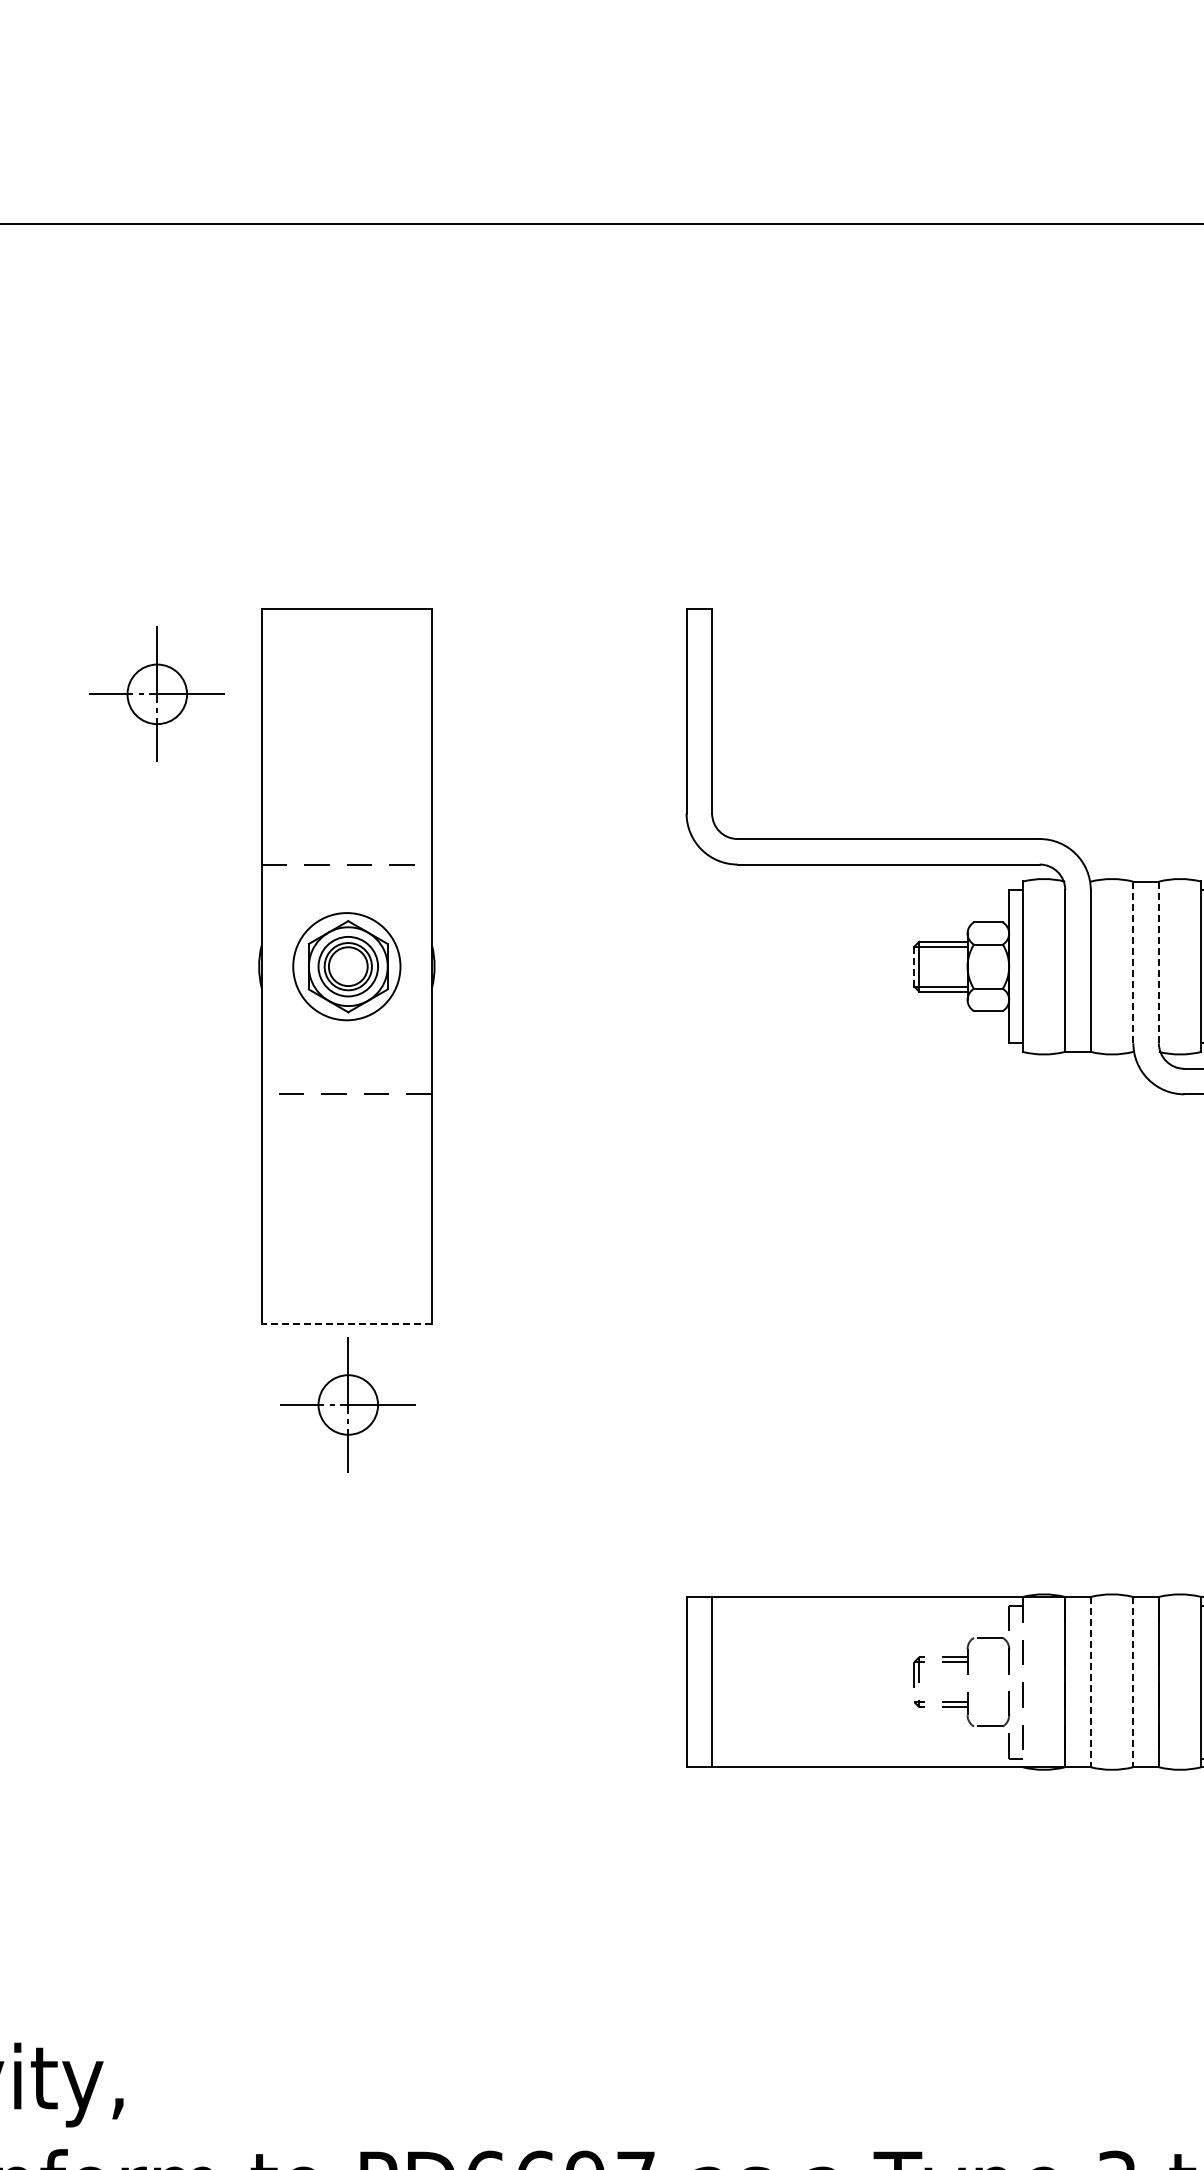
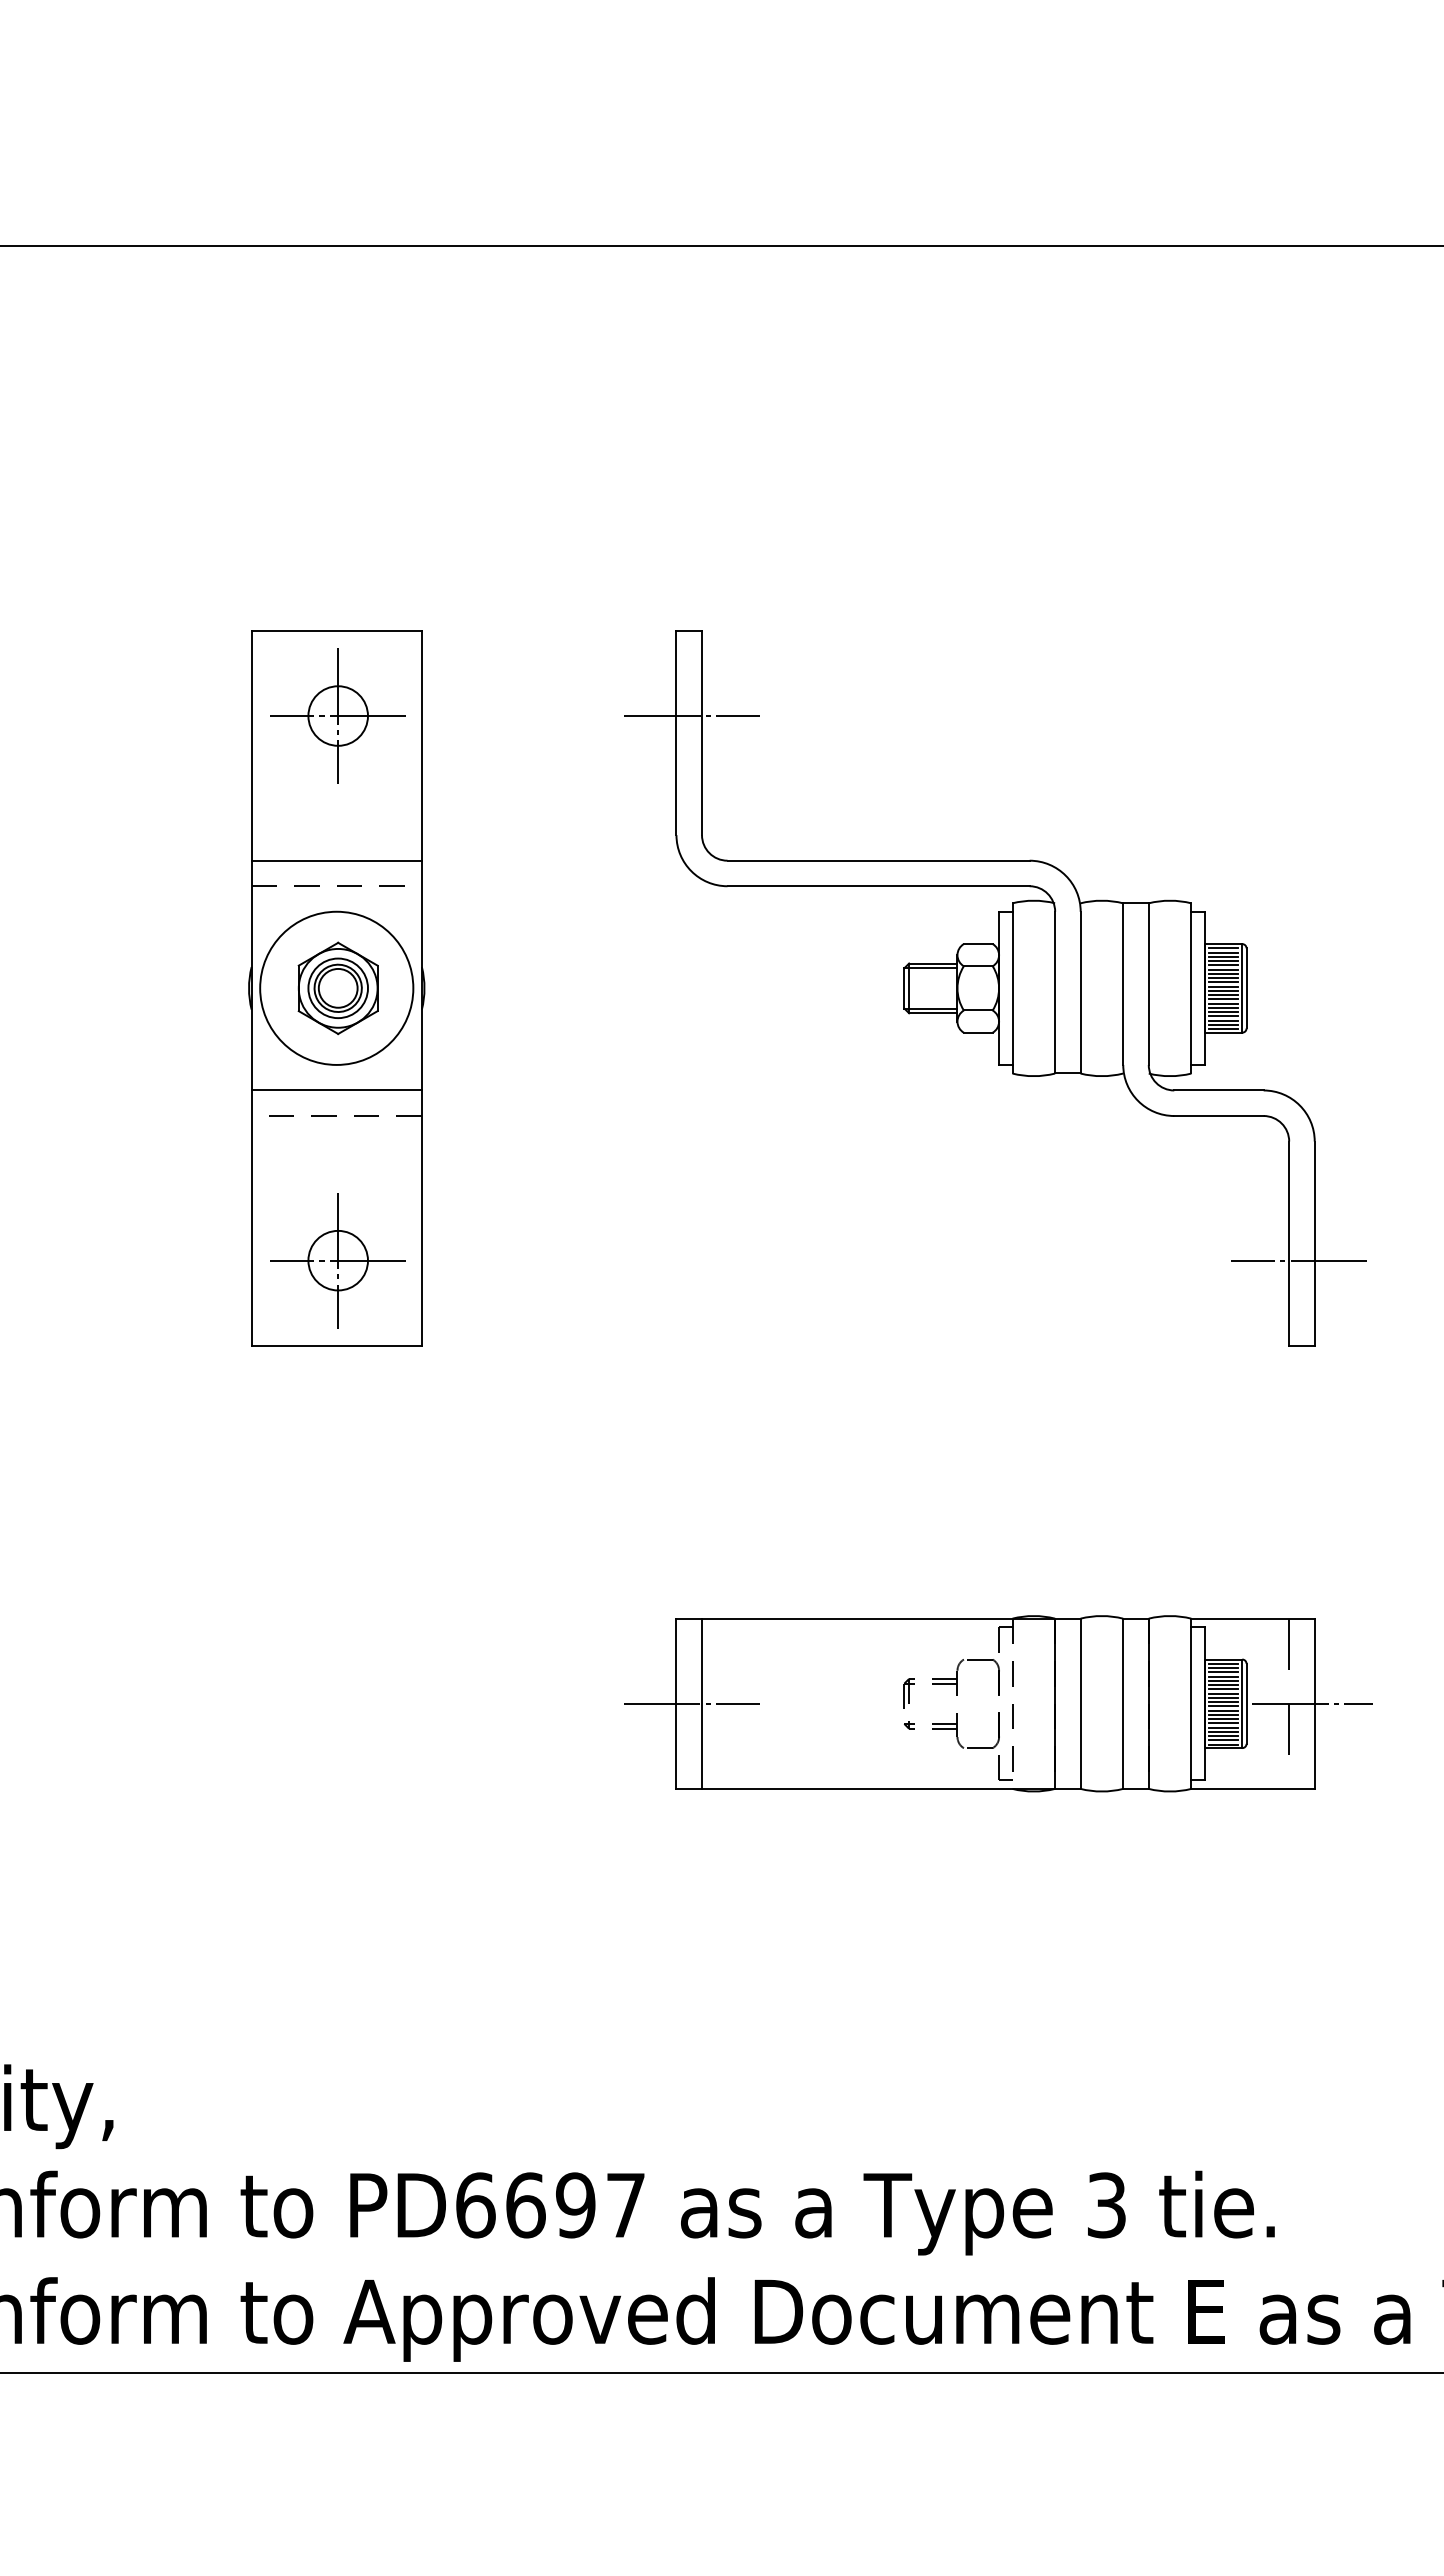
part: (156, 693) -> (337, 715), moved
line: (701, 694) -> (691, 716), added
line: (346, 838) -> (336, 860), added
line: (1133, 962) -> (1123, 984), dashed -> solid
line: (1158, 962) -> (1148, 984), dashed -> solid
circle: (346, 965) -> (336, 987), size x1.43
line: (914, 966) -> (904, 988), dashed -> solid
line: (346, 1068) -> (336, 1090), added
line: (346, 1323) -> (336, 1345), dashed -> solid
part: (347, 1404) -> (337, 1260), moved
line: (701, 1681) -> (691, 1703), added
line: (1090, 1682) -> (1080, 1704), dashed -> solid
line: (1133, 1682) -> (1123, 1704), dashed -> solid

